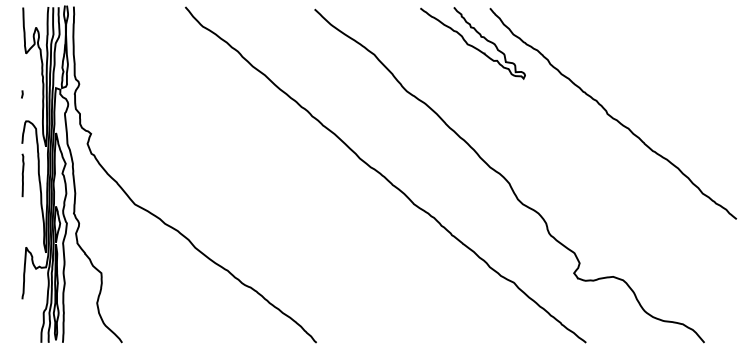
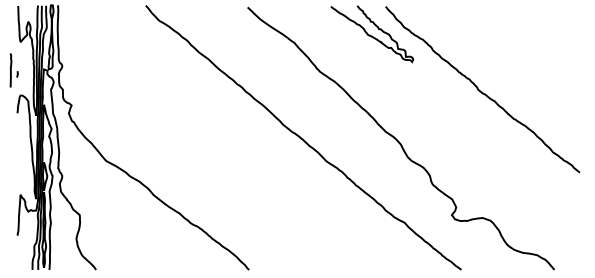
curve: (22, 175) -> (10, 70), moved

